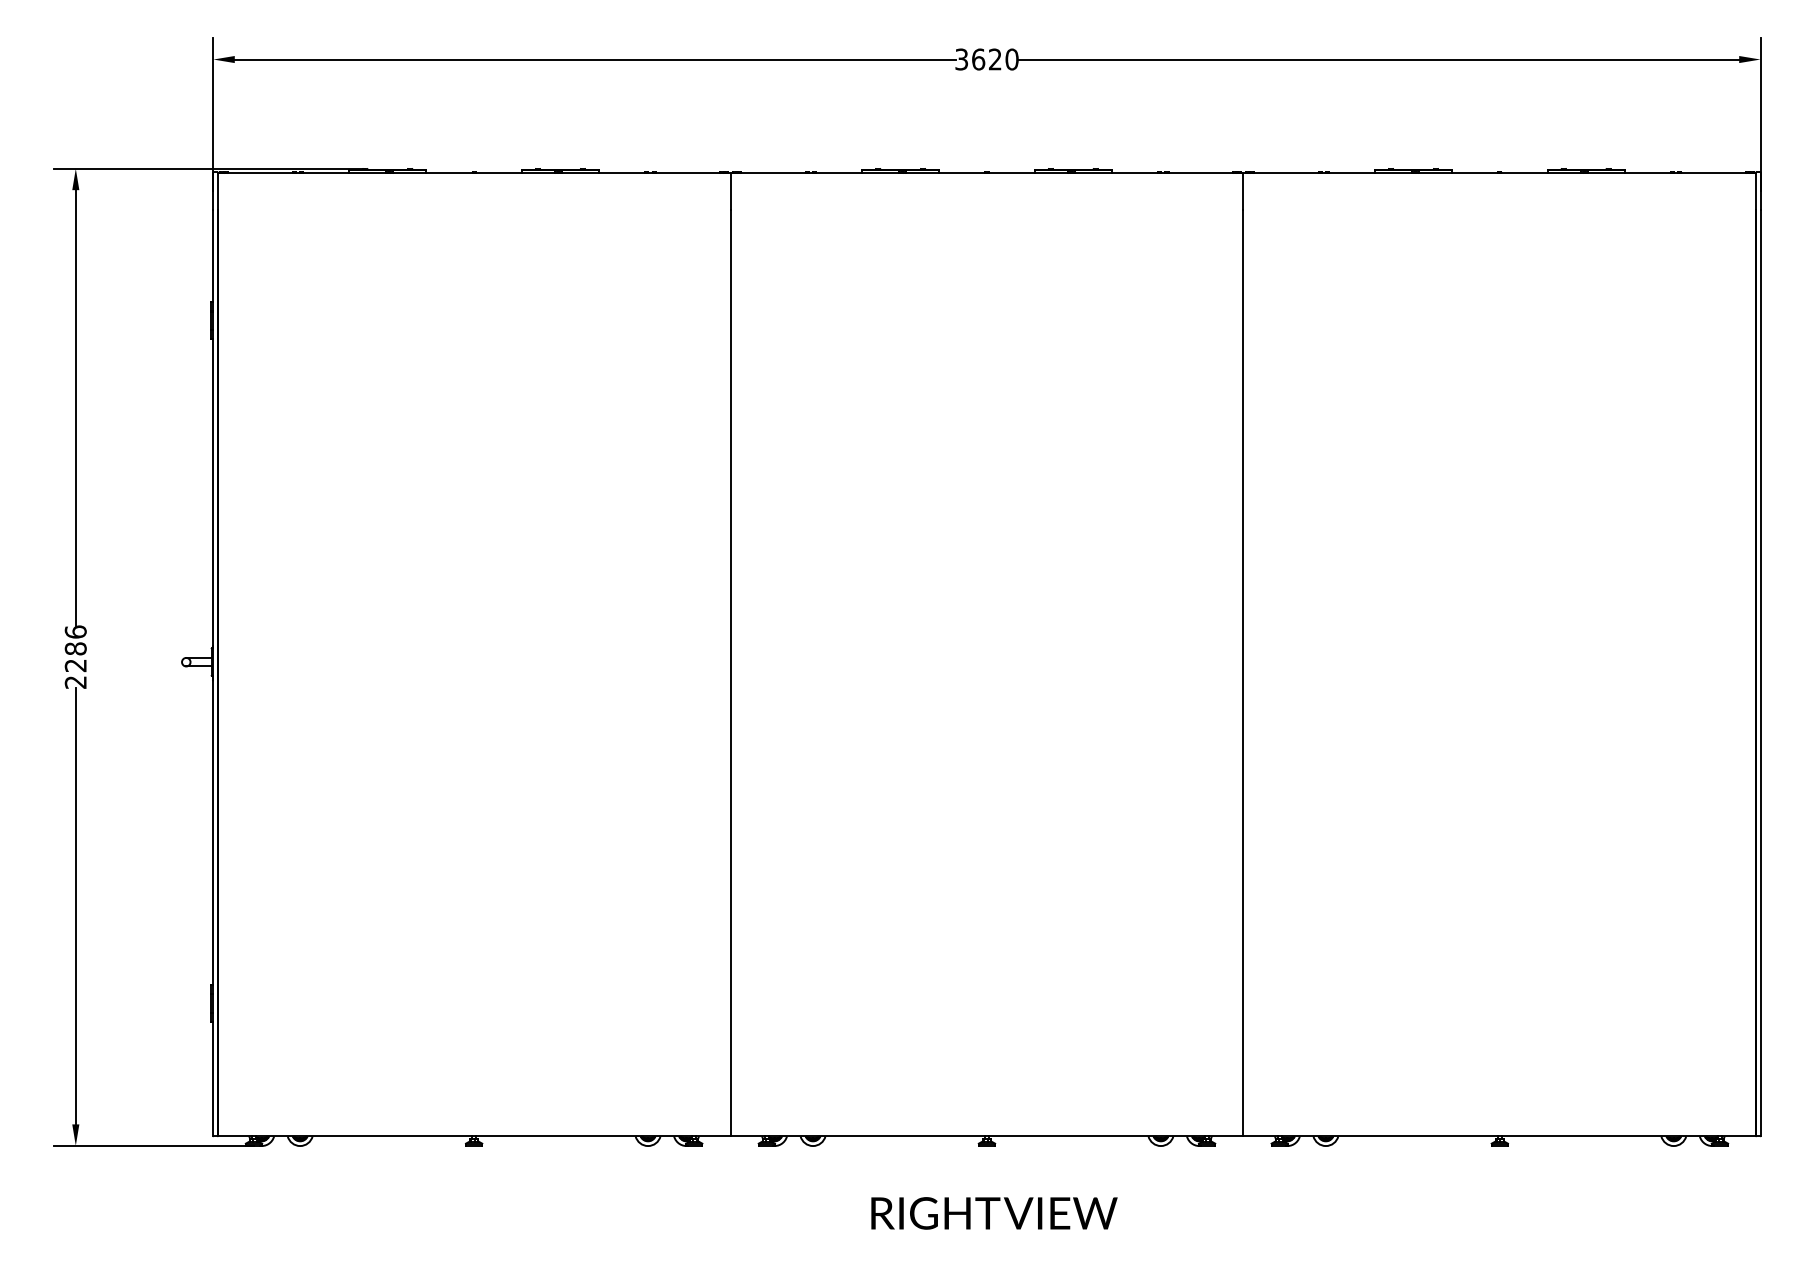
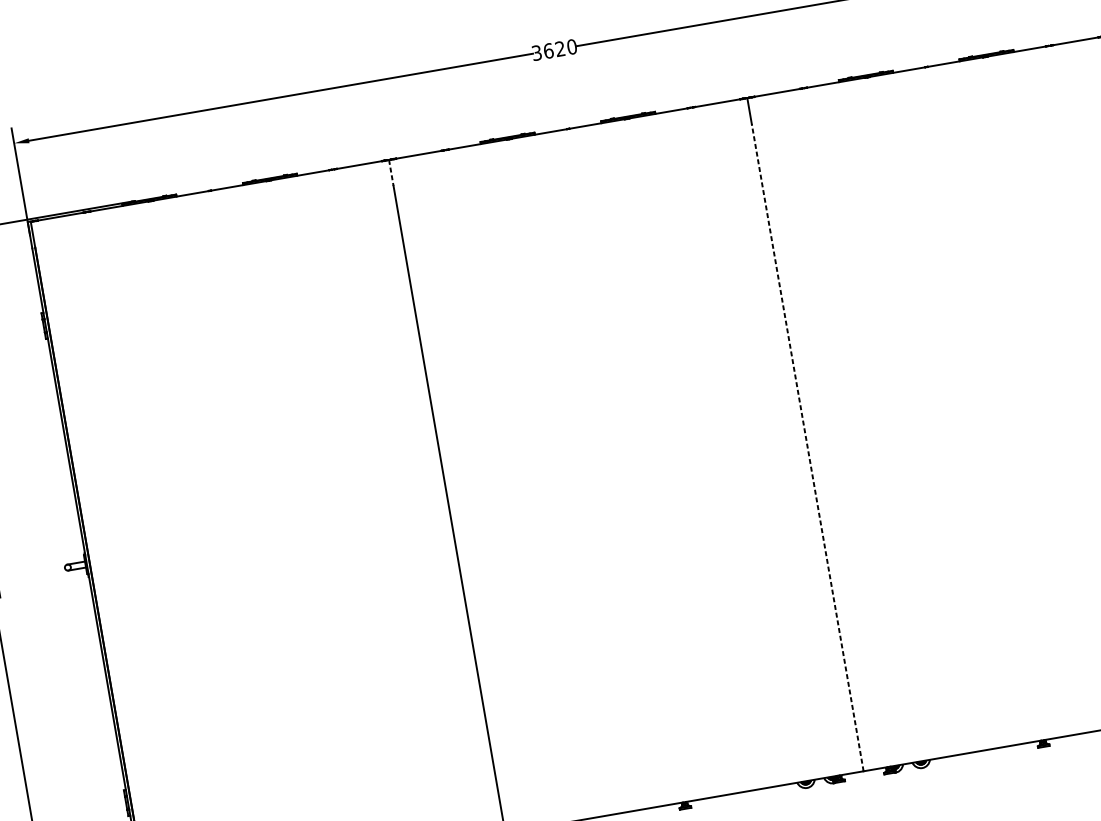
line: (730, 191) -> (391, 173), solid -> dashed
line: (1243, 672) -> (807, 447), solid -> dashed

